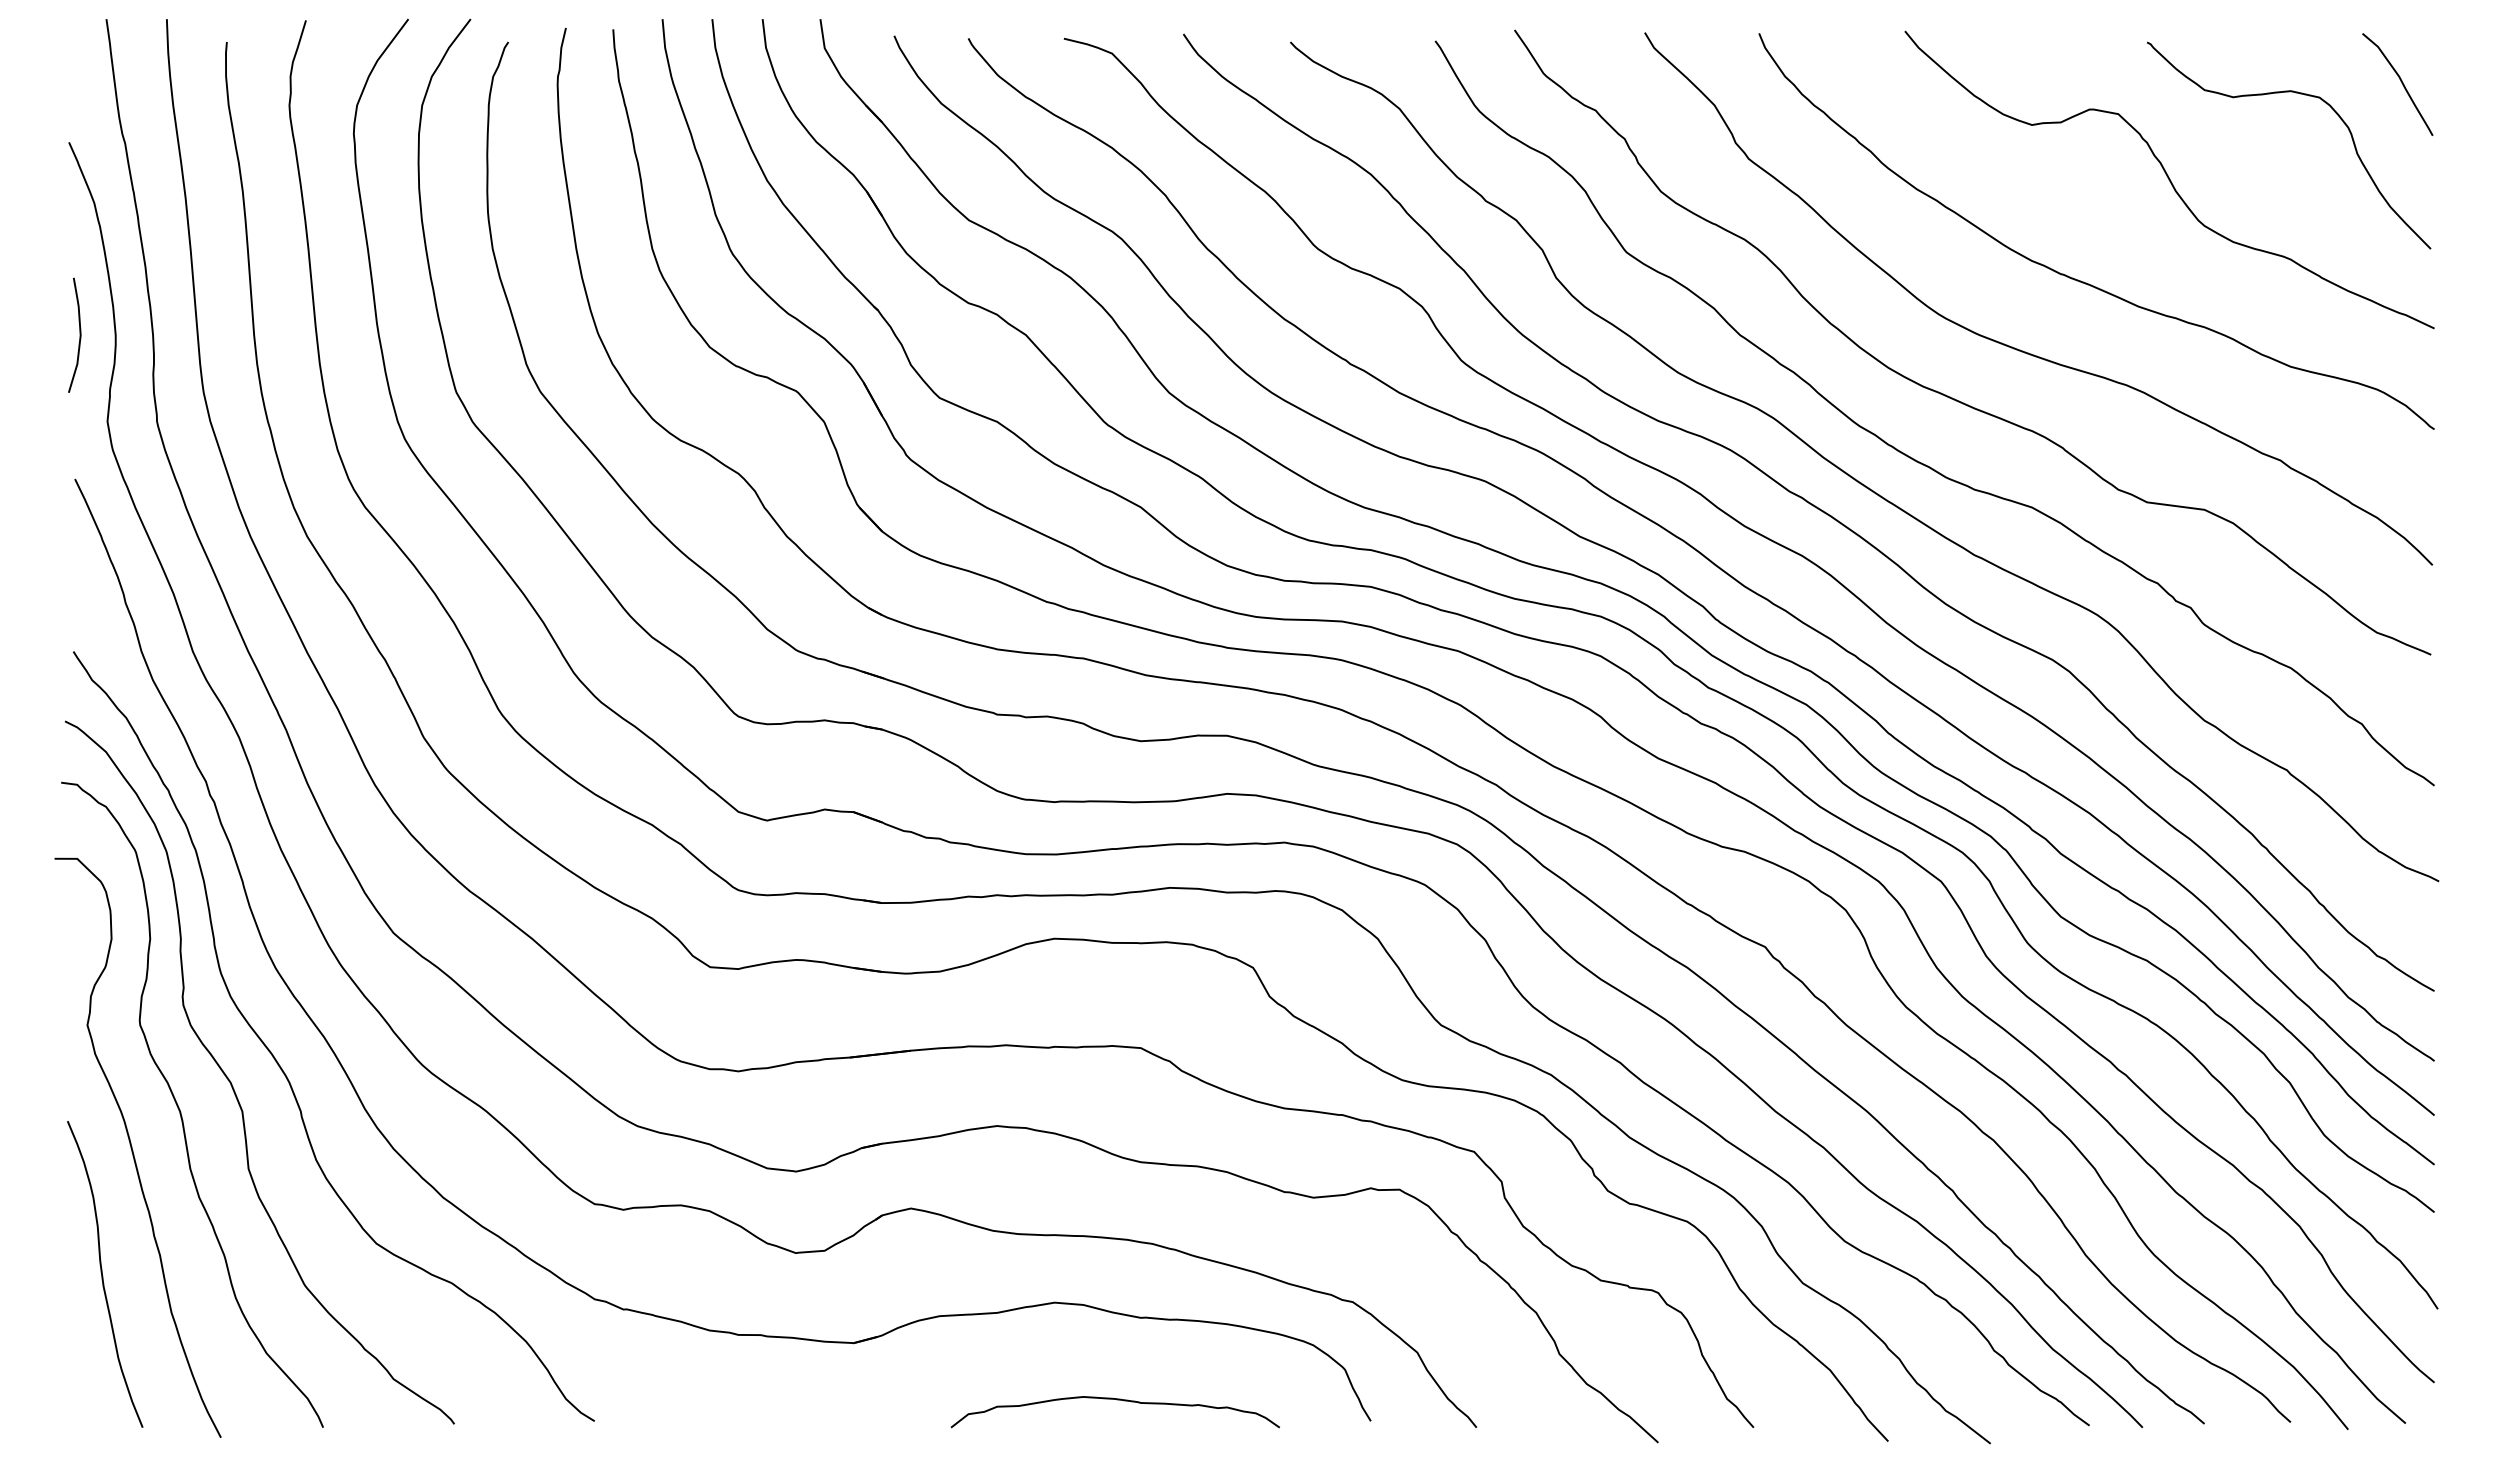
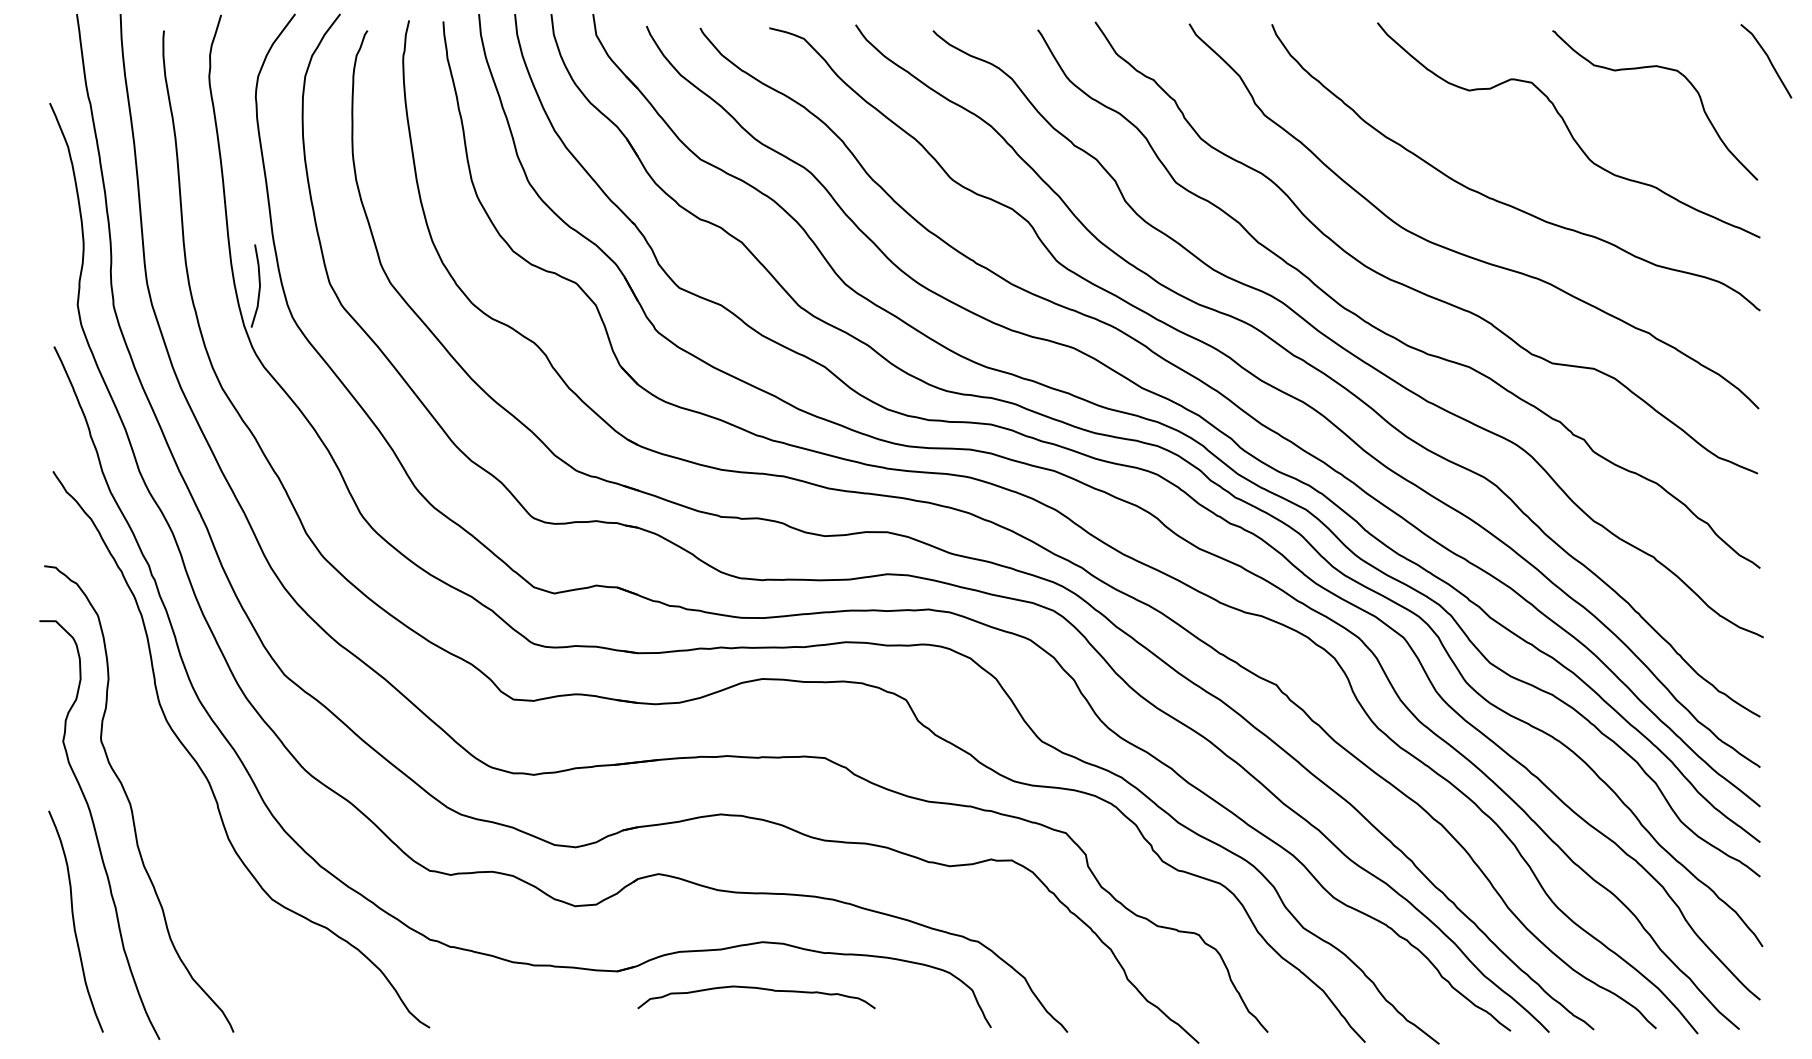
curve: (2401, 83) -> (1769, 60), moved
curve: (79, 334) -> (259, 285), moved
curve: (233, 1086) -> (168, 785), removed
curve: (1116, 1400) -> (757, 989), moved

